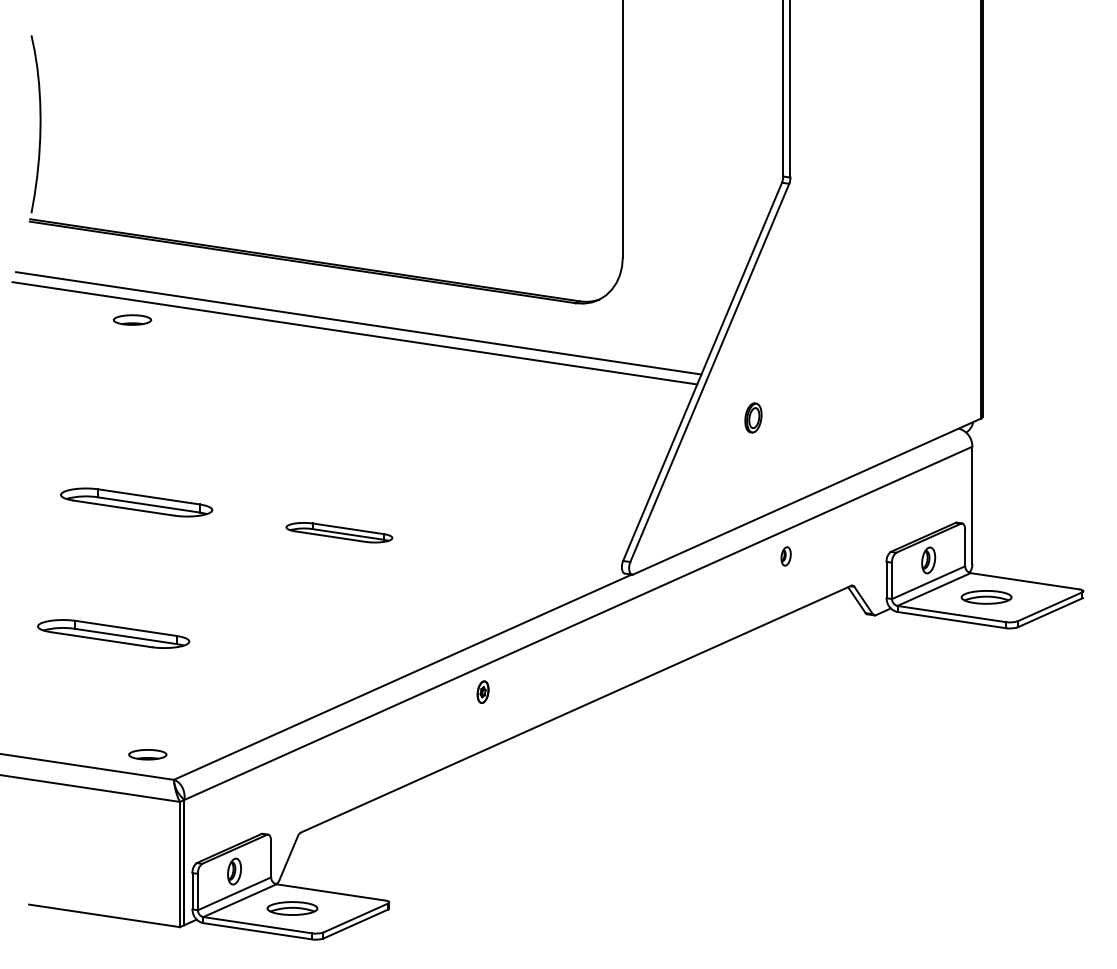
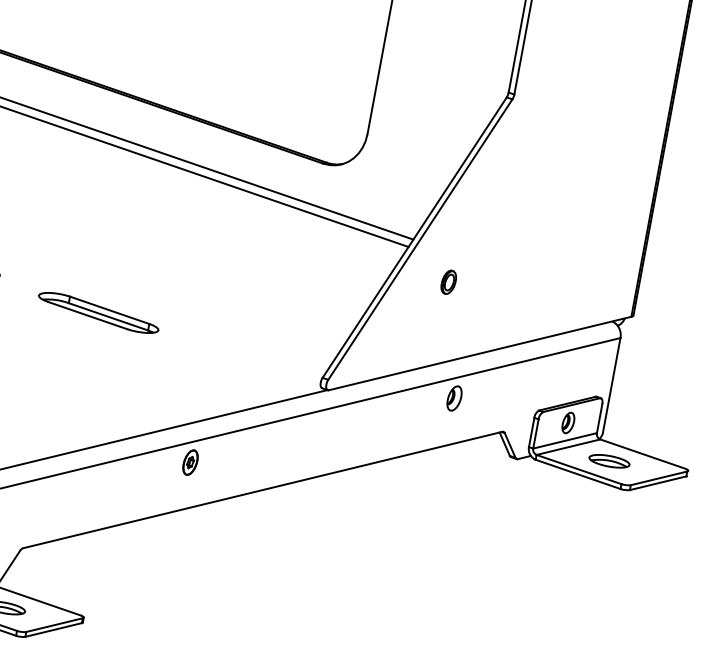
part: (339, 532) -> (98, 312), size x1.43
part: (785, 556) -> (453, 398), size x1.67
part: (482, 691) -> (190, 461), size x1.43

